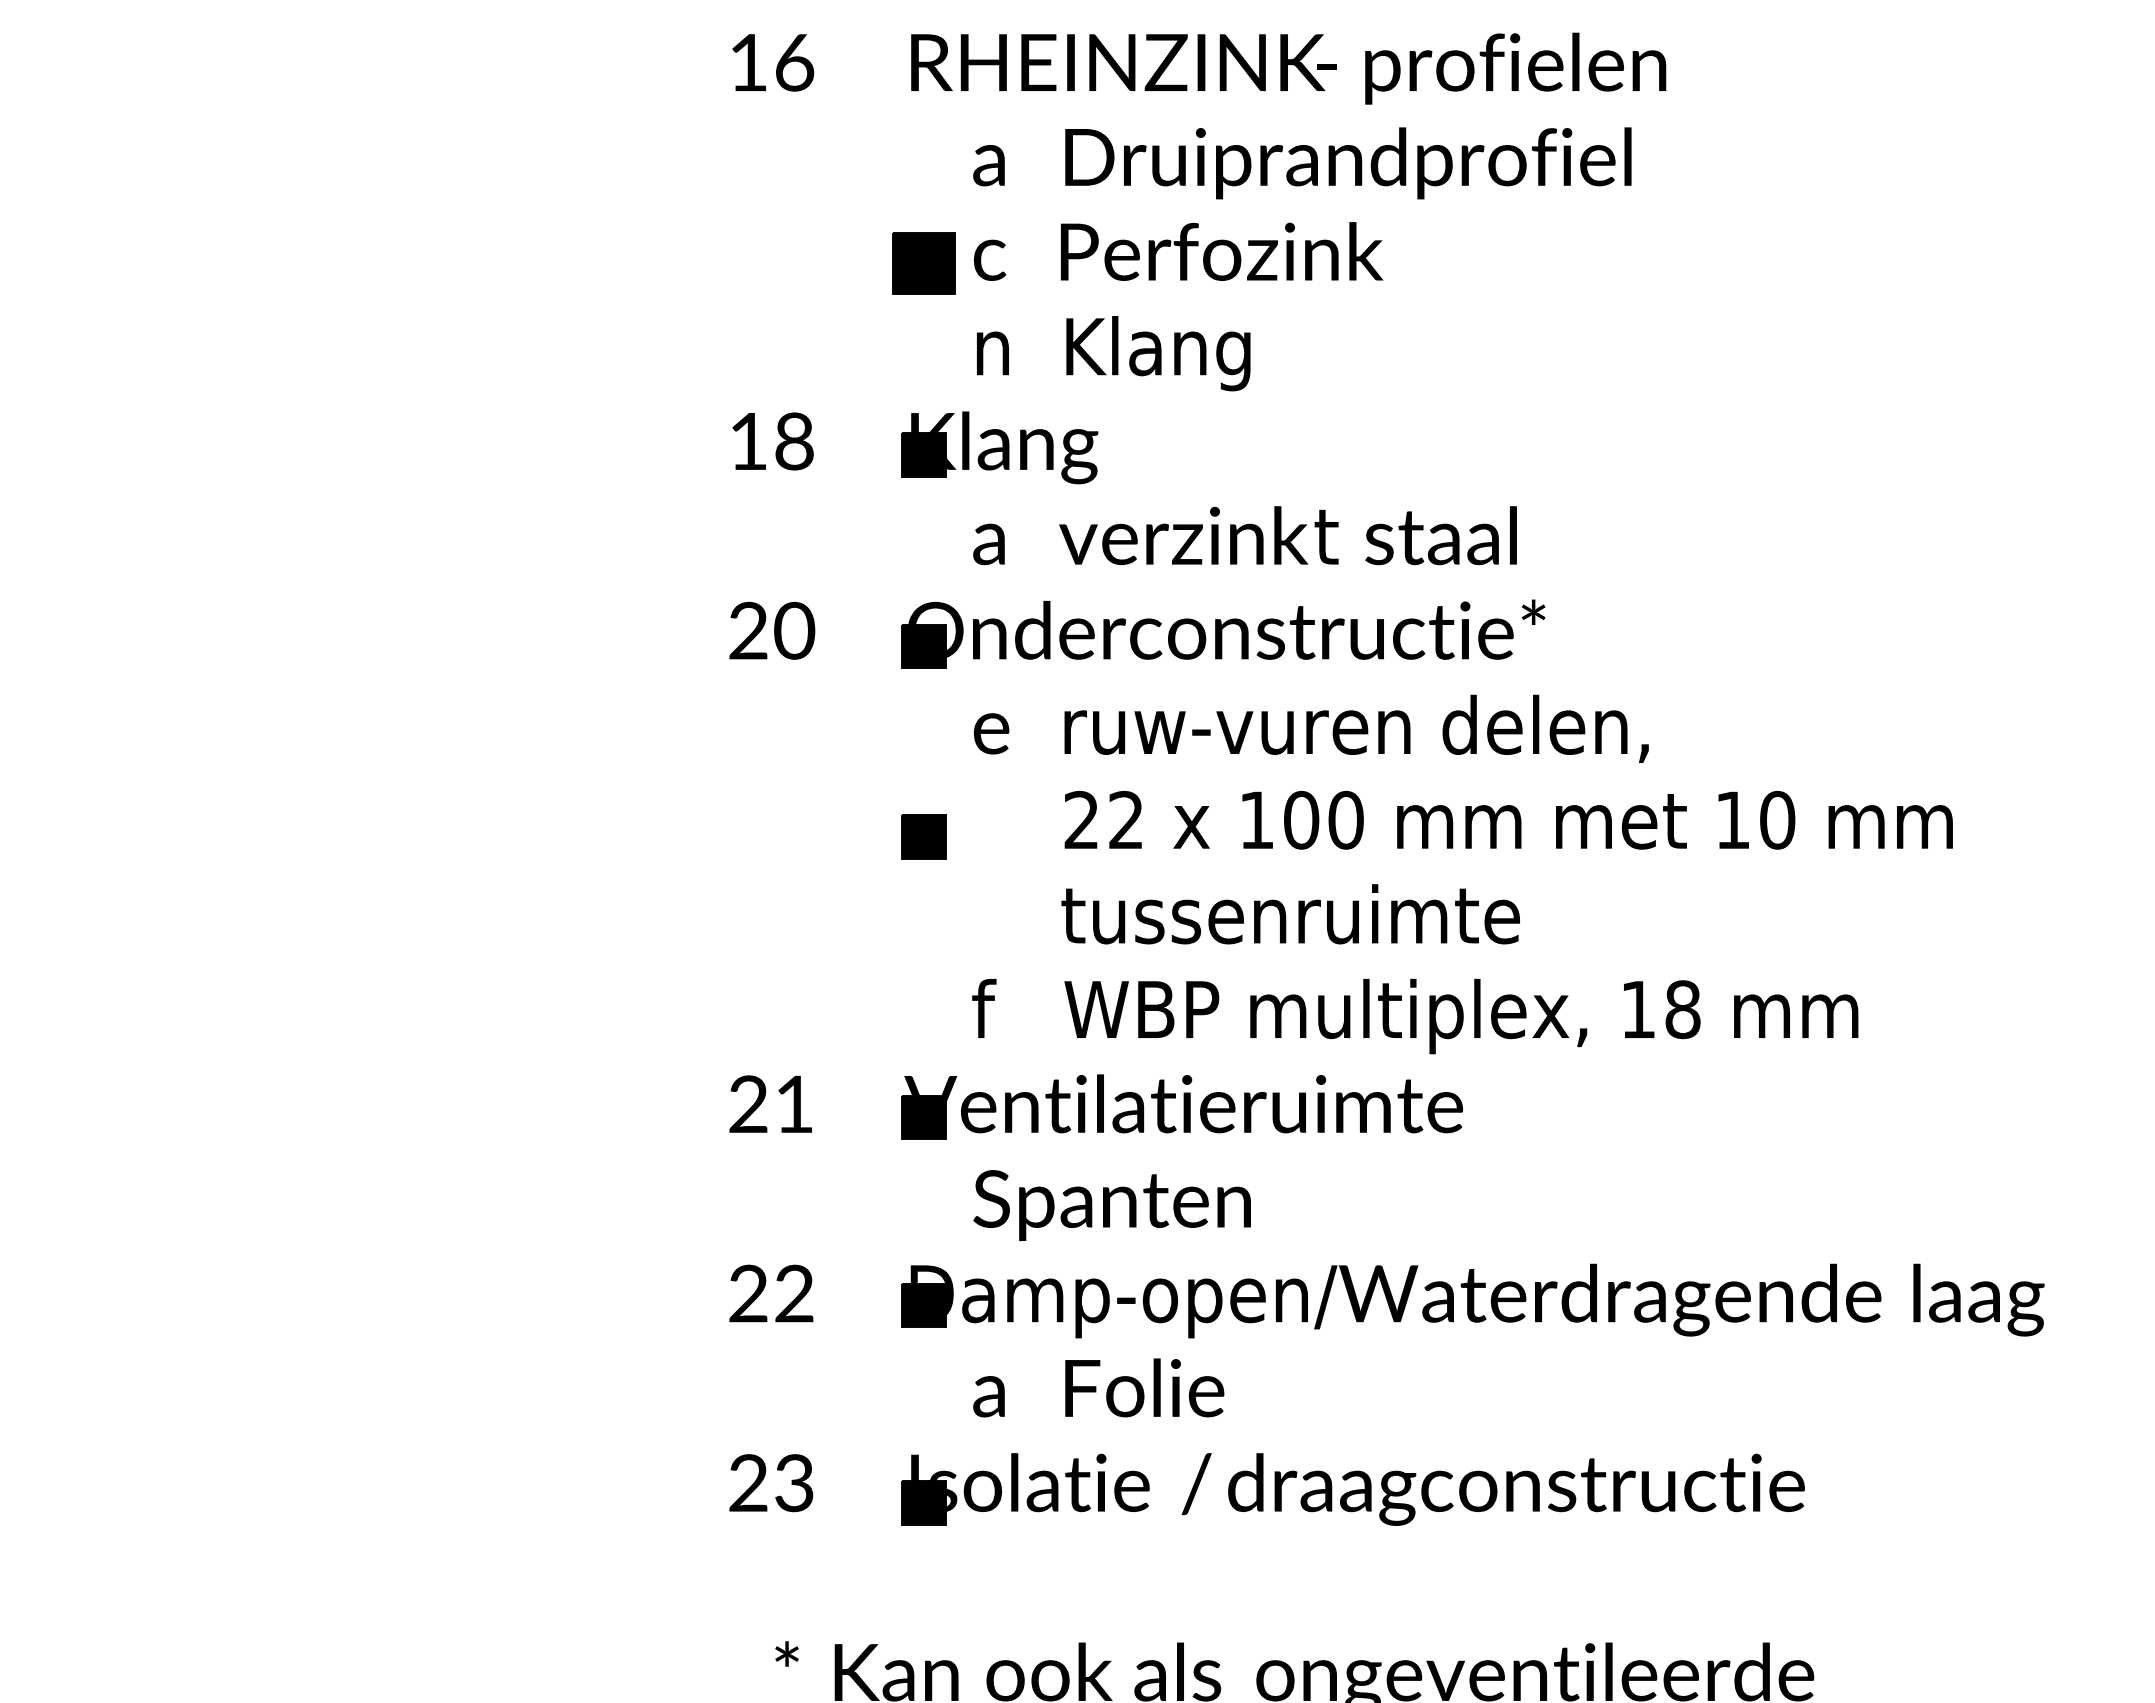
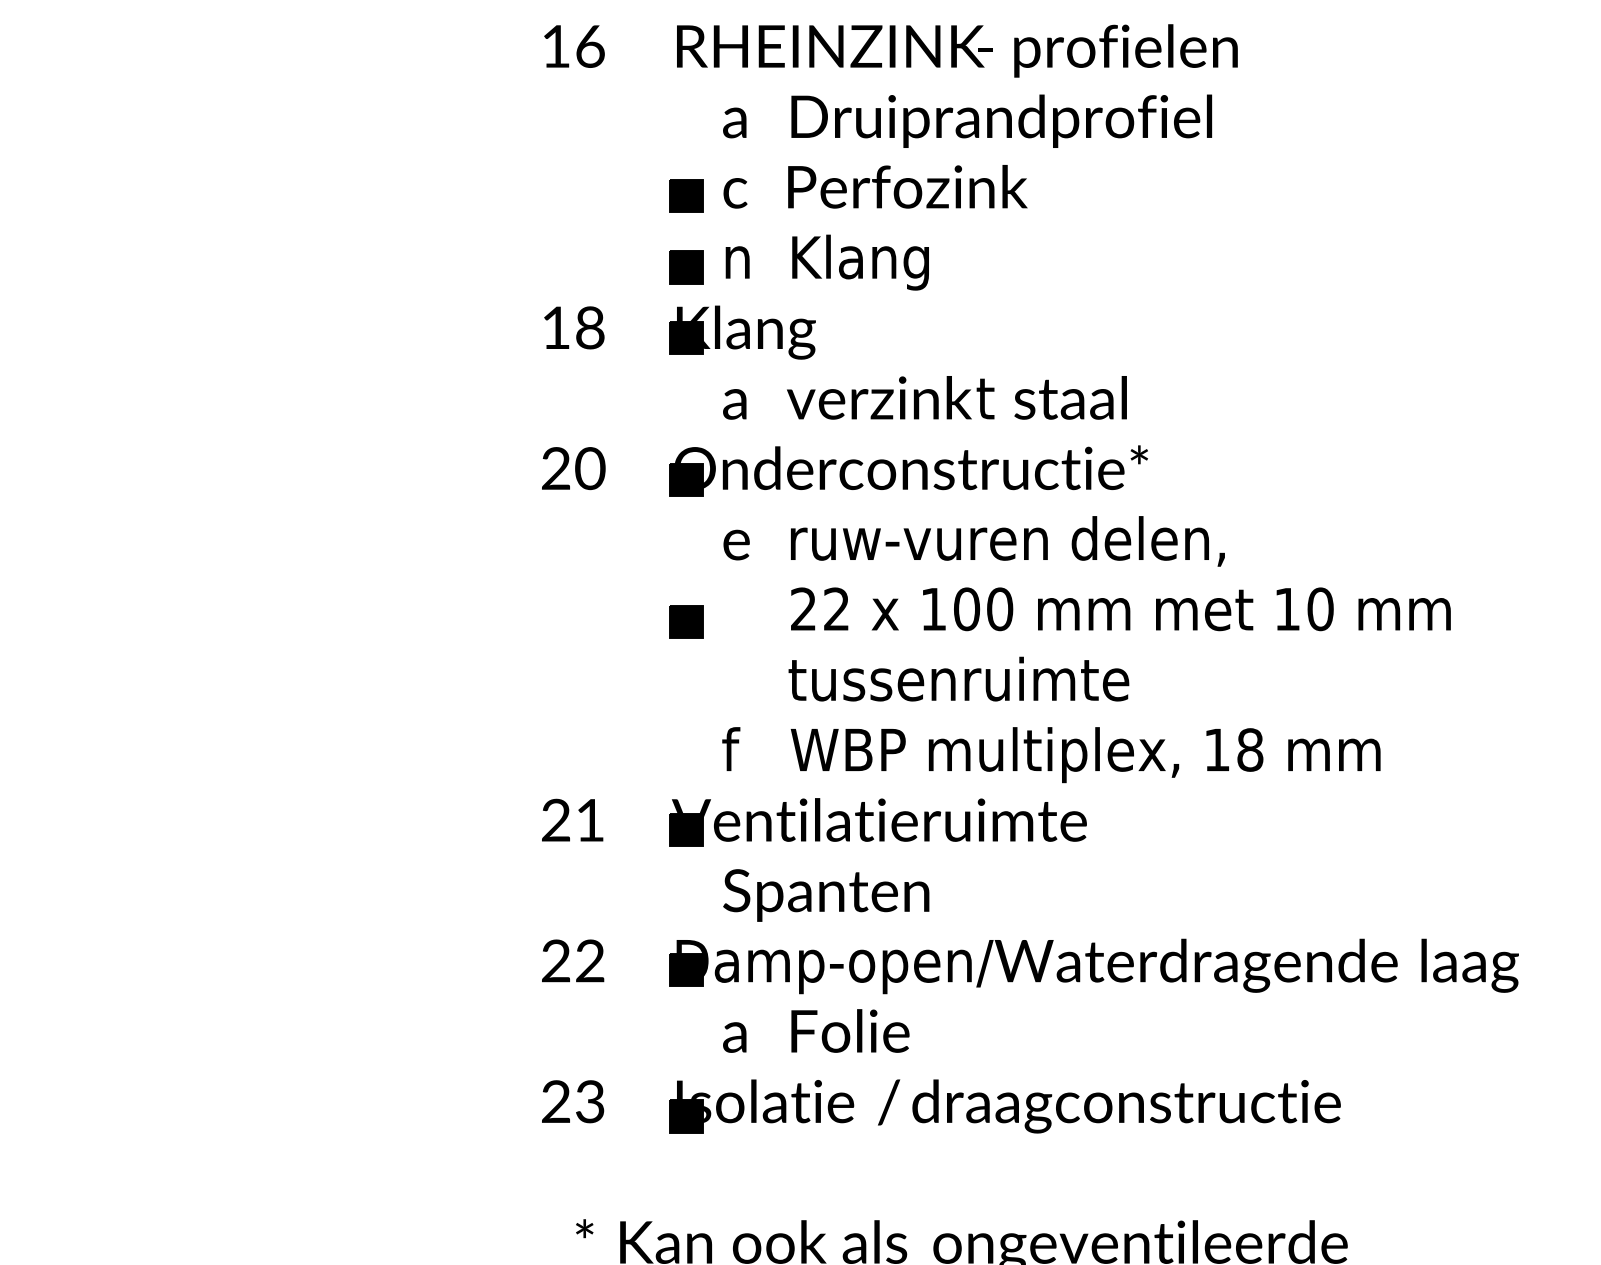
part: (923, 263) -> (686, 195), size x0.71
part: (923, 359) -> (686, 266), added

